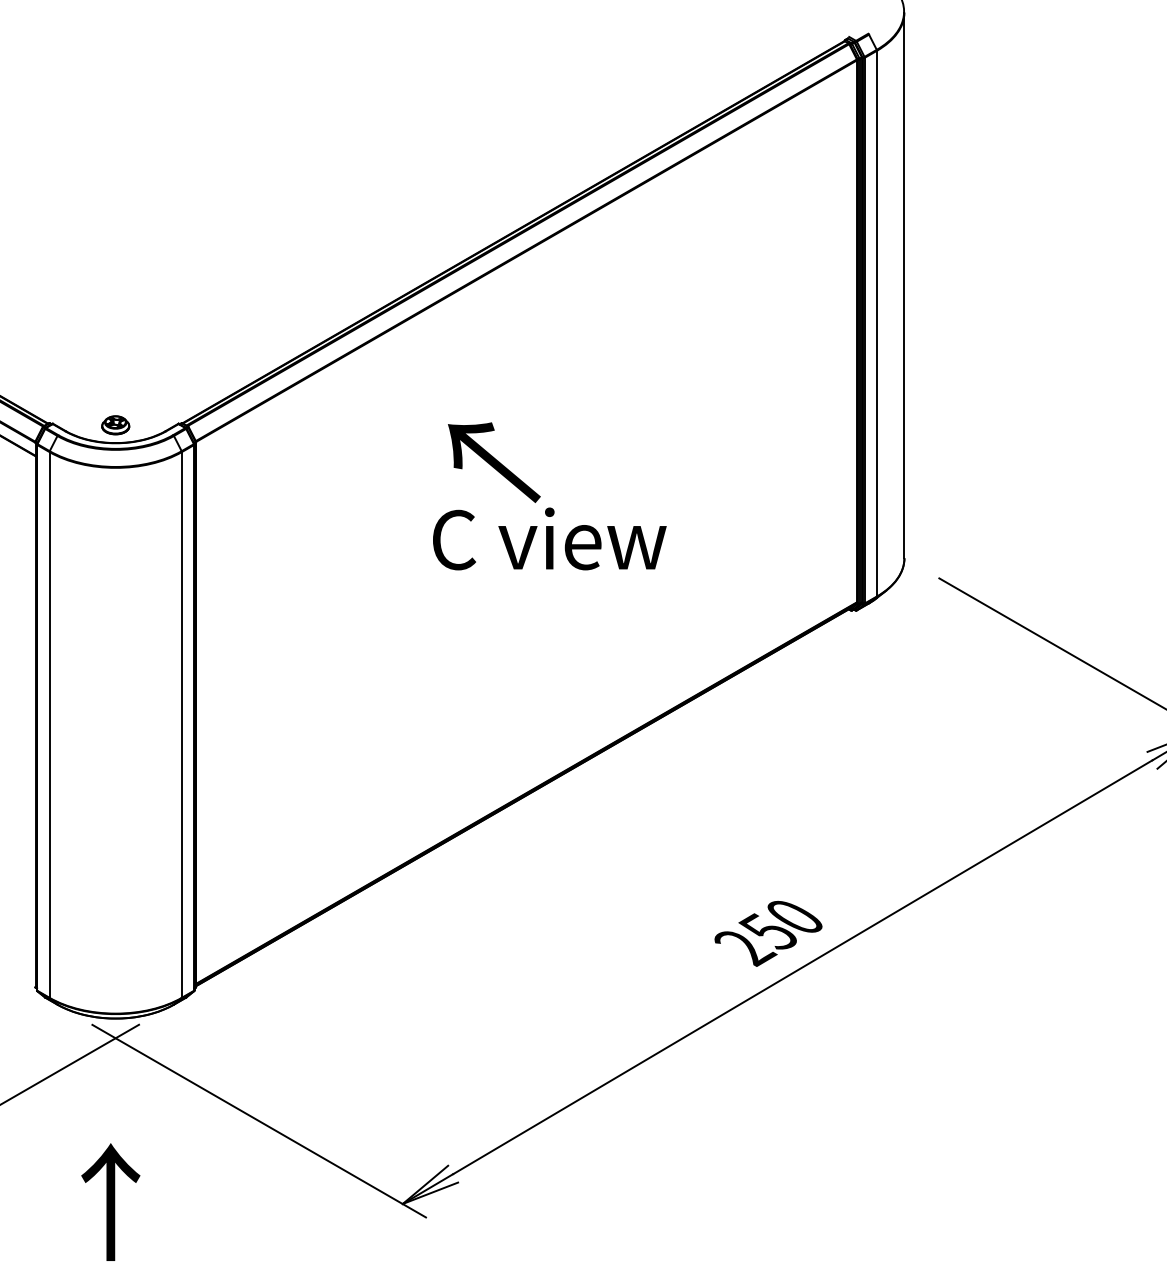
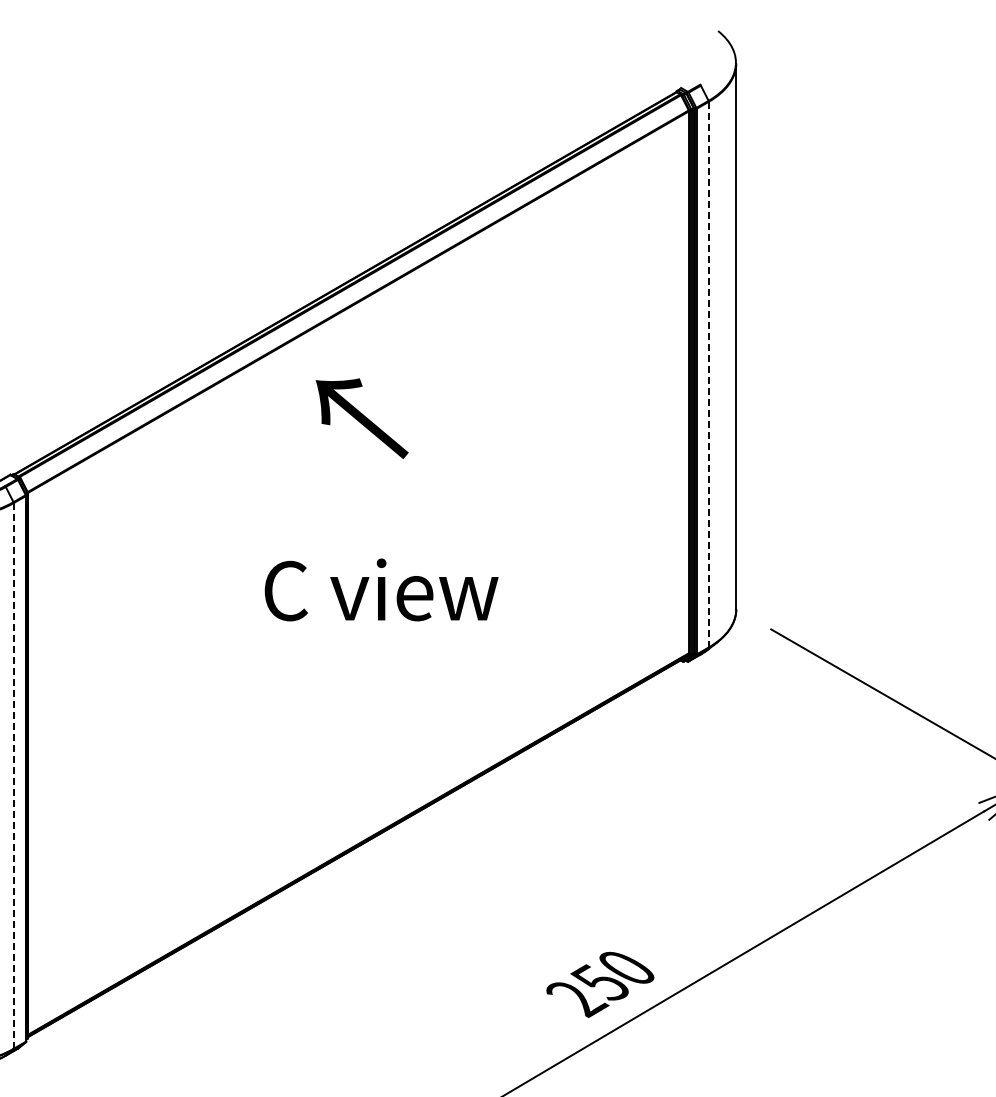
line: (877, 323) -> (709, 374), solid -> dashed
text: (494, 462) -> (362, 418), moved
line: (181, 724) -> (13, 775), solid -> dashed

